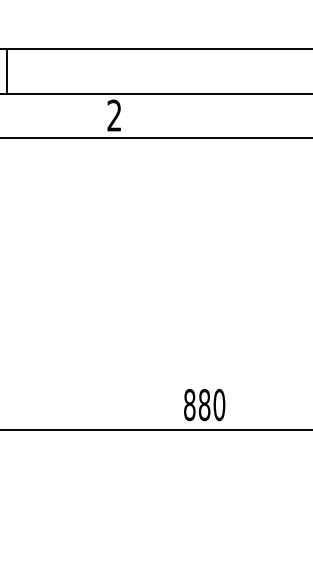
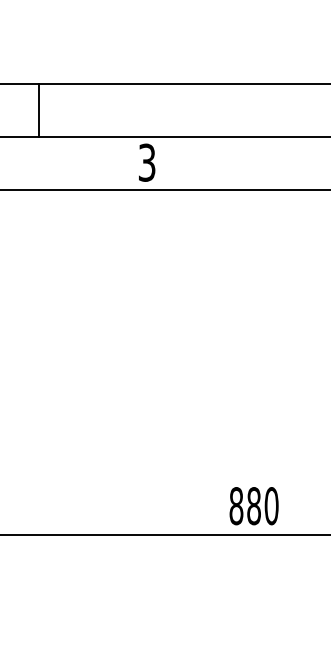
line: (7, 71) -> (39, 110), moved
text: (114, 115) -> (147, 162), 2 -> 3

